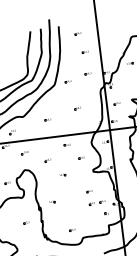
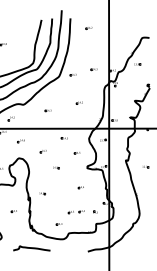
part: (84, 52) -> (93, 47), removed
part: (116, 103) -> (118, 102), removed
part: (96, 203) -> (75, 212), moved

